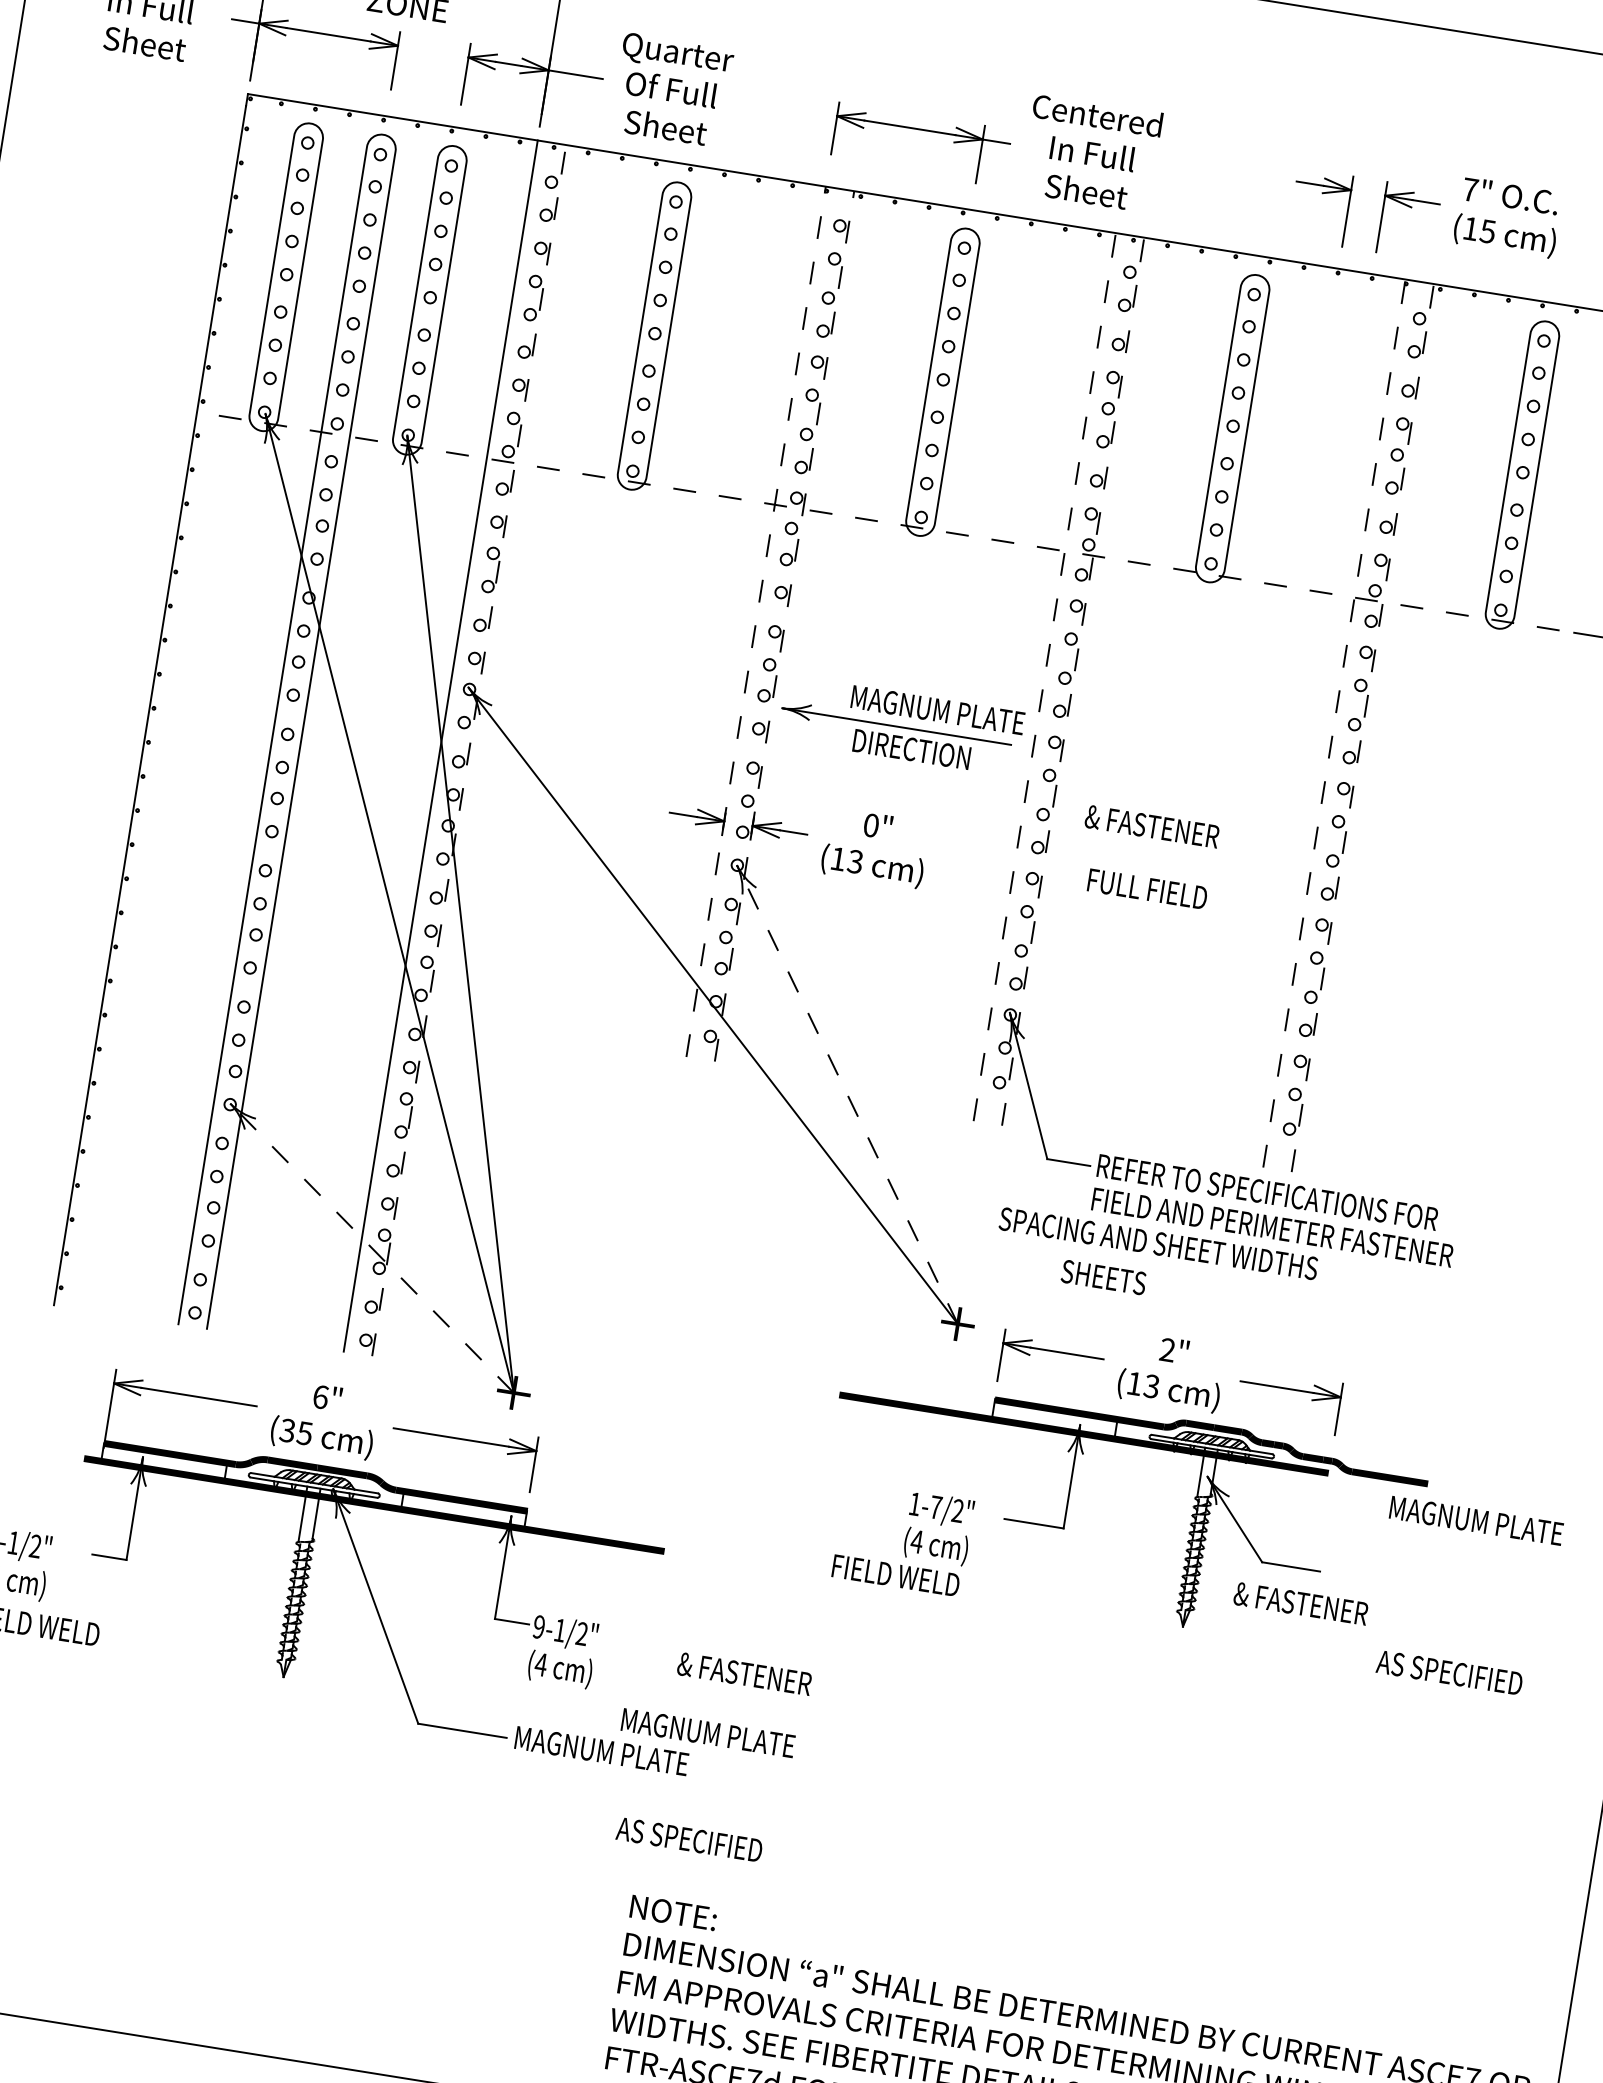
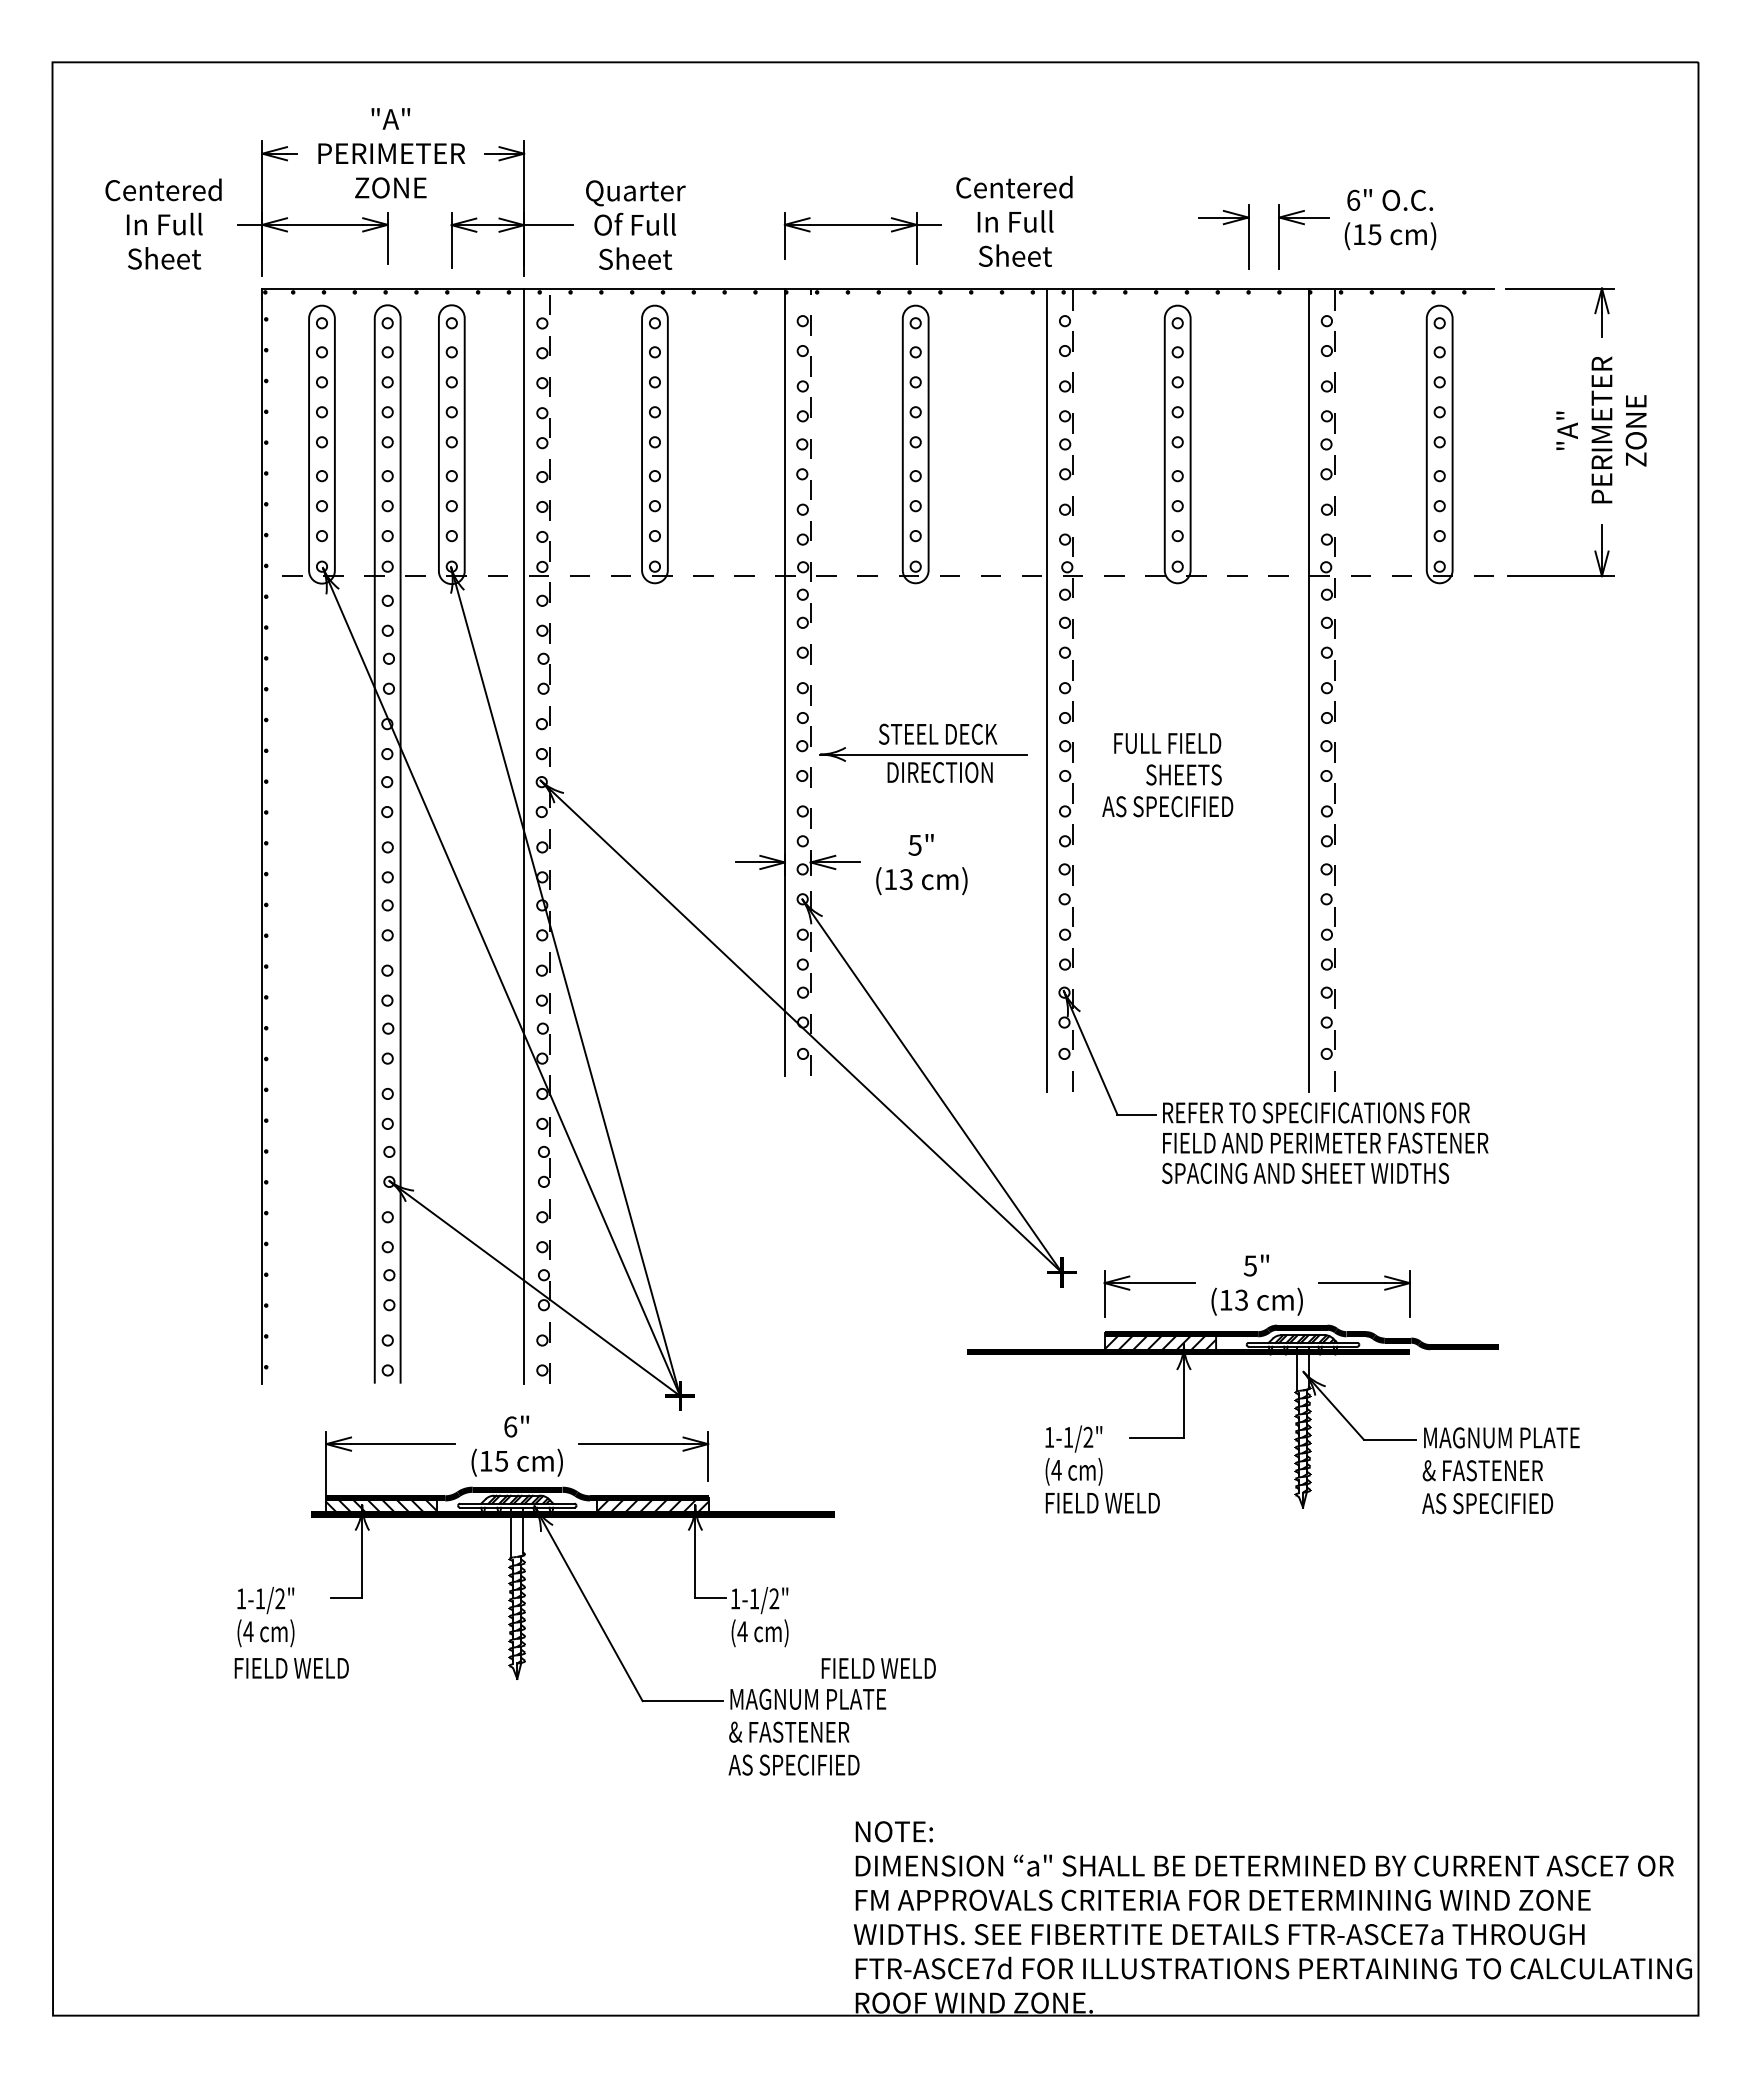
text: (1470, 188) -> (1353, 199), 7" -> 6"
line: (755, 621) -> (784, 681), dashed -> solid
line: (1045, 676) -> (1047, 689), dashed -> solid
text: (937, 709) -> (957, 733), MAGNUM PLATE -> STEEL DECK
line: (1333, 722) -> (1308, 689), dashed -> solid
text: (870, 824) -> (914, 844), 0" -> 5"
text: (1157, 827) -> (1167, 806), & FASTENER -> AS SPECIFIED
text: (1147, 889) -> (1167, 743), moved
line: (846, 1094) -> (931, 1085), dashed -> solid
text: (1158, 1242) -> (1305, 1172), moved
line: (371, 1248) -> (534, 1288), dashed -> solid
text: (1103, 1276) -> (1183, 774), moved
text: (1166, 1349) -> (1249, 1265), 2" -> 5"
hatch: (1054, 1418) -> (1160, 1342), added
text: (287, 1429) -> (485, 1460), (35 -> (15
hatch: (163, 1462) -> (381, 1506), added
text: (936, 1507) -> (1068, 1437), 1-7/2" -> 1-1/2"
hatch: (463, 1510) -> (652, 1506), added
text: (1476, 1520) -> (1501, 1437), moved
text: (895, 1576) -> (1102, 1503), moved
text: (1300, 1603) -> (1482, 1470), moved
text: (539, 1626) -> (735, 1598), 9-1/2" -> 1-1/2"
text: (1449, 1672) -> (1487, 1503), moved
text: (744, 1673) -> (789, 1731), moved
text: (709, 1733) -> (900, 1668), MAGNUM PLATE -> FIELD WELD
text: (688, 1838) -> (793, 1764), moved

